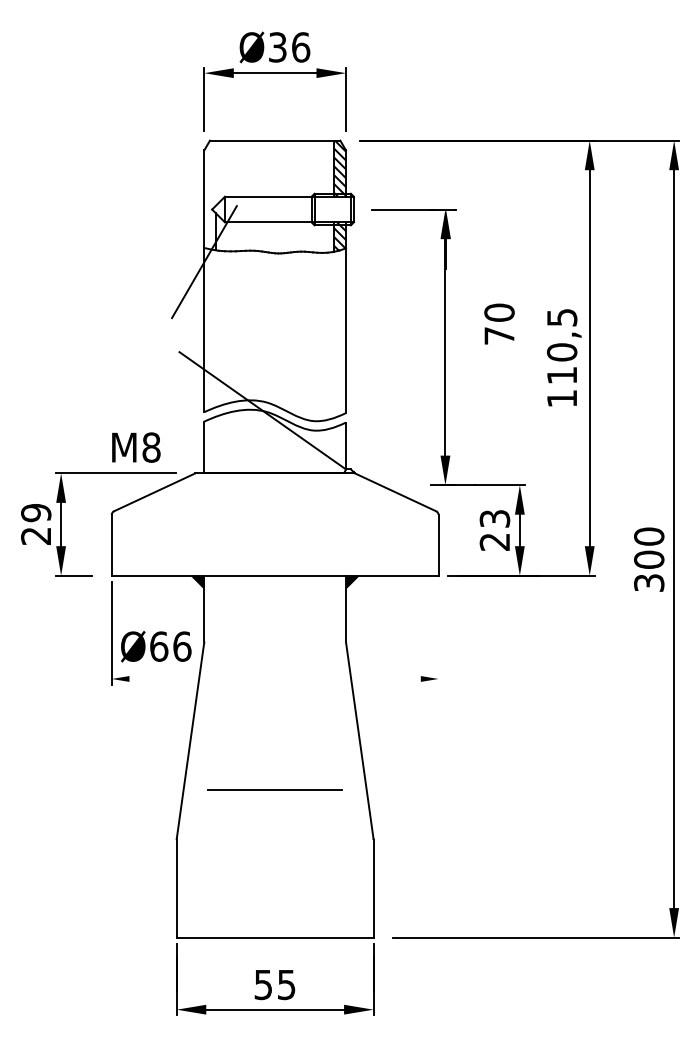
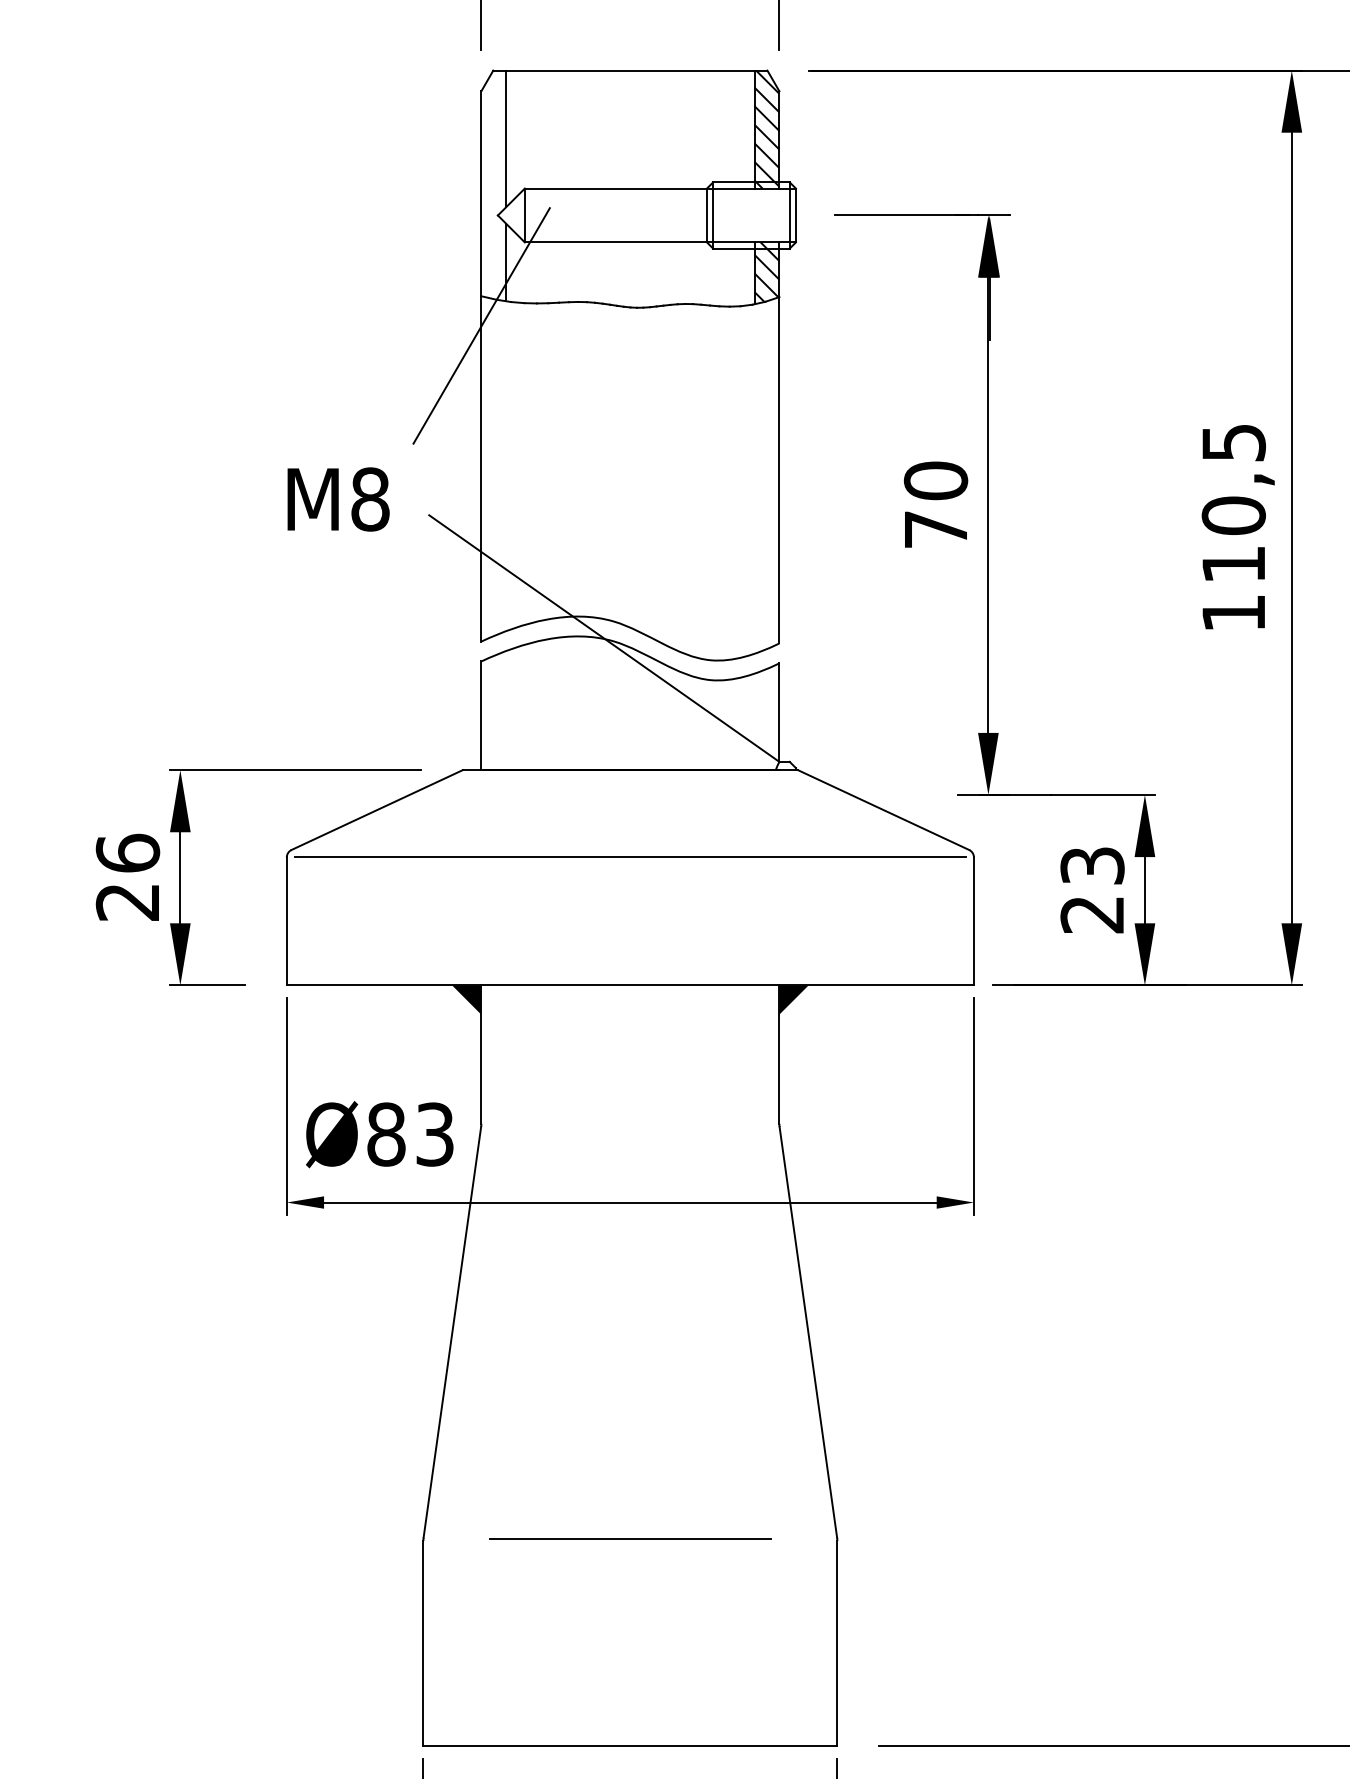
line: (216, 172) -> (507, 137), added
text: (499, 323) -> (935, 503), moved
text: (136, 447) -> (338, 499), moved
text: (36, 512) -> (128, 852), 29 -> 26
line: (274, 514) -> (628, 856), added
line: (438, 632) -> (973, 1104), added
text: (170, 646) -> (410, 1134), Ø66 -> Ø83
line: (274, 678) -> (628, 1201), added
line: (274, 789) -> (628, 1537), moved

